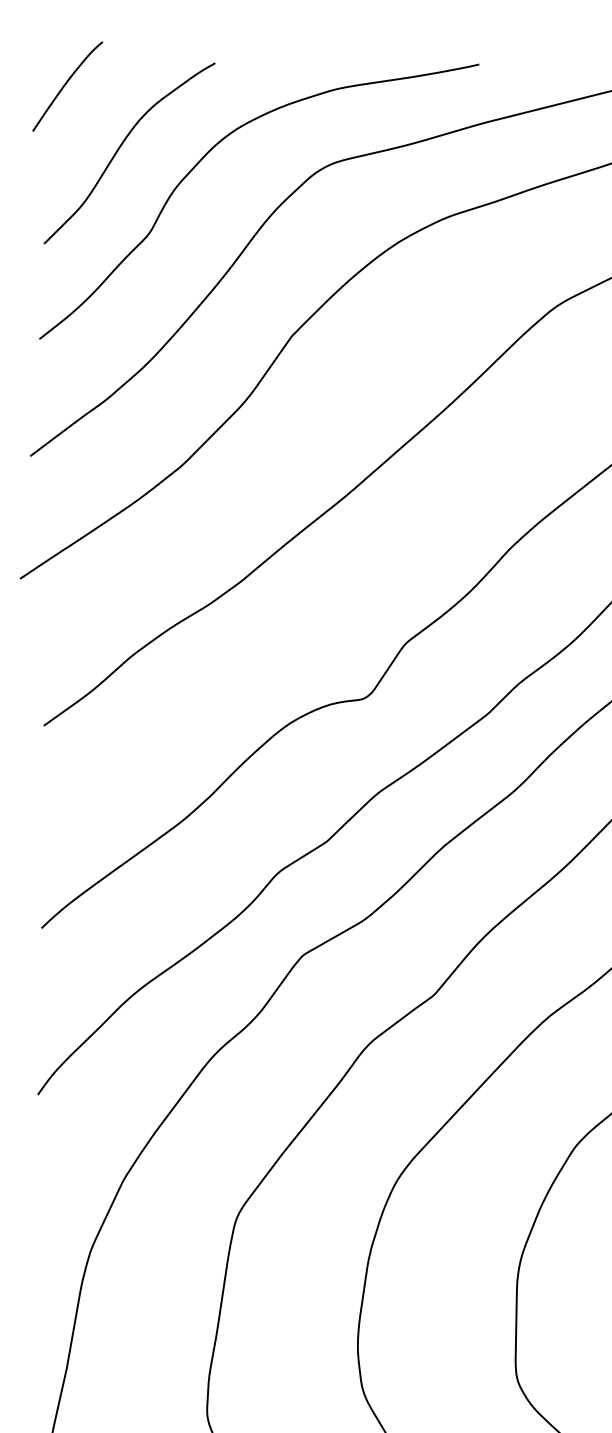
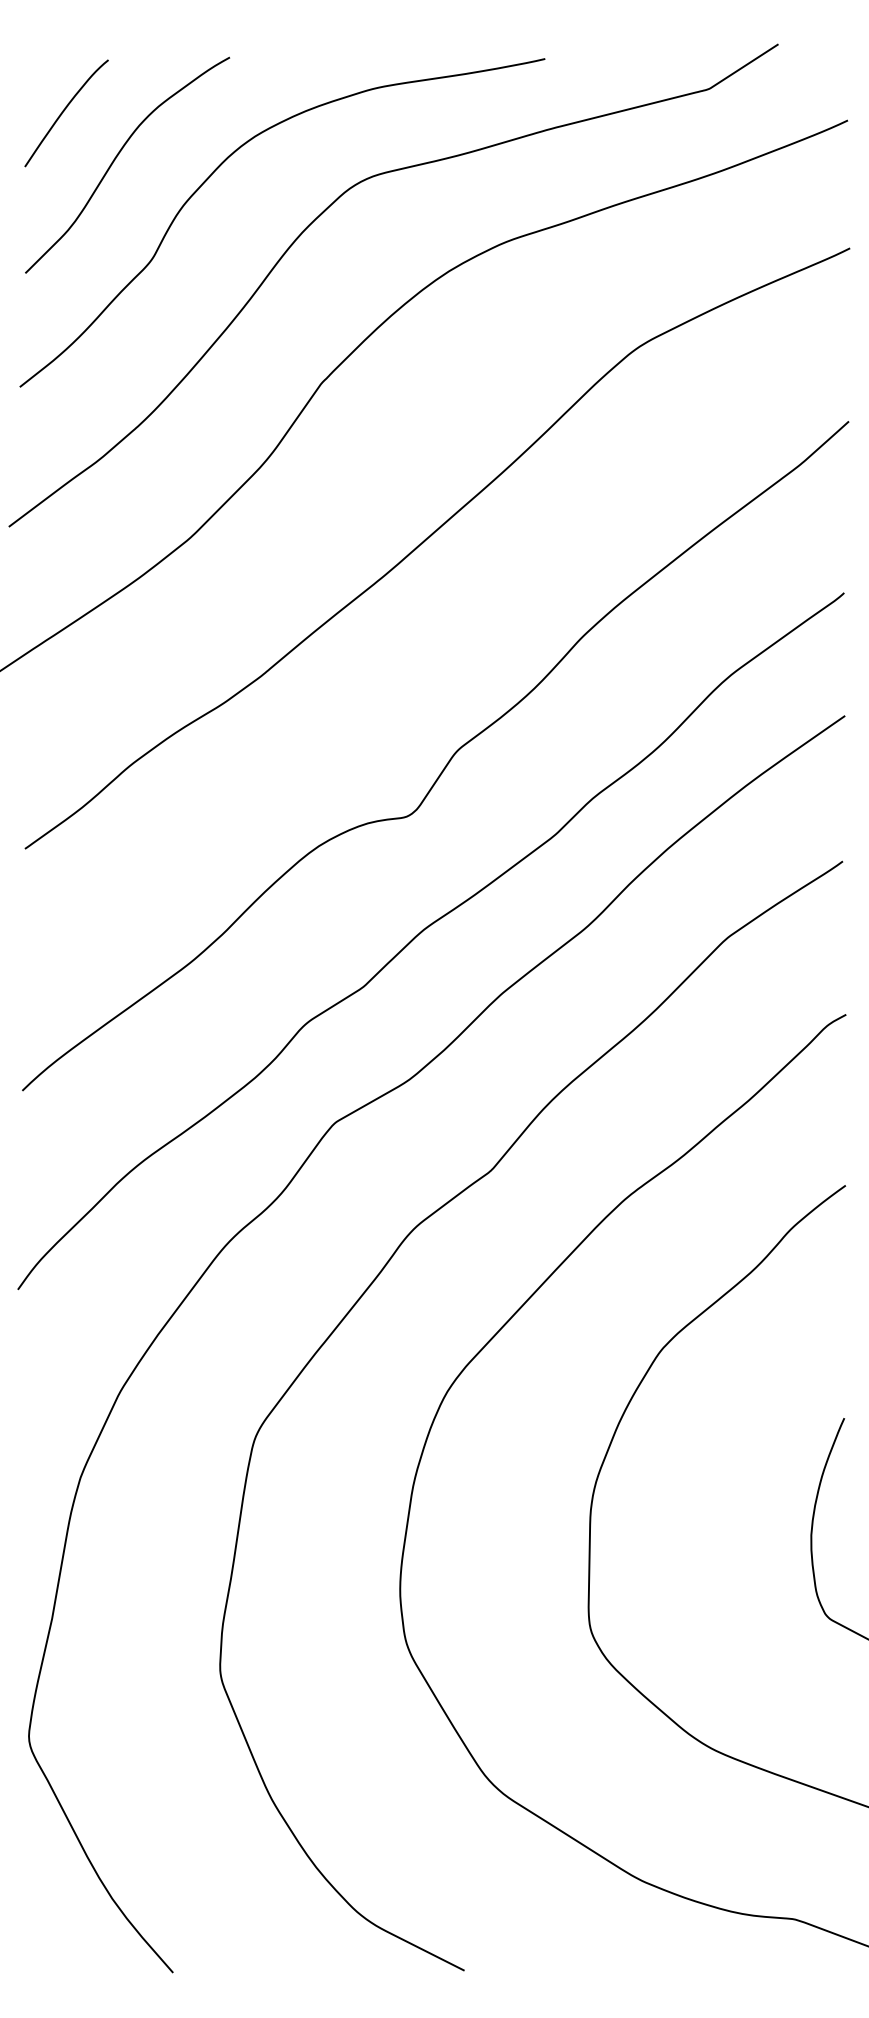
curve: (65, 85) -> (64, 111), moved

